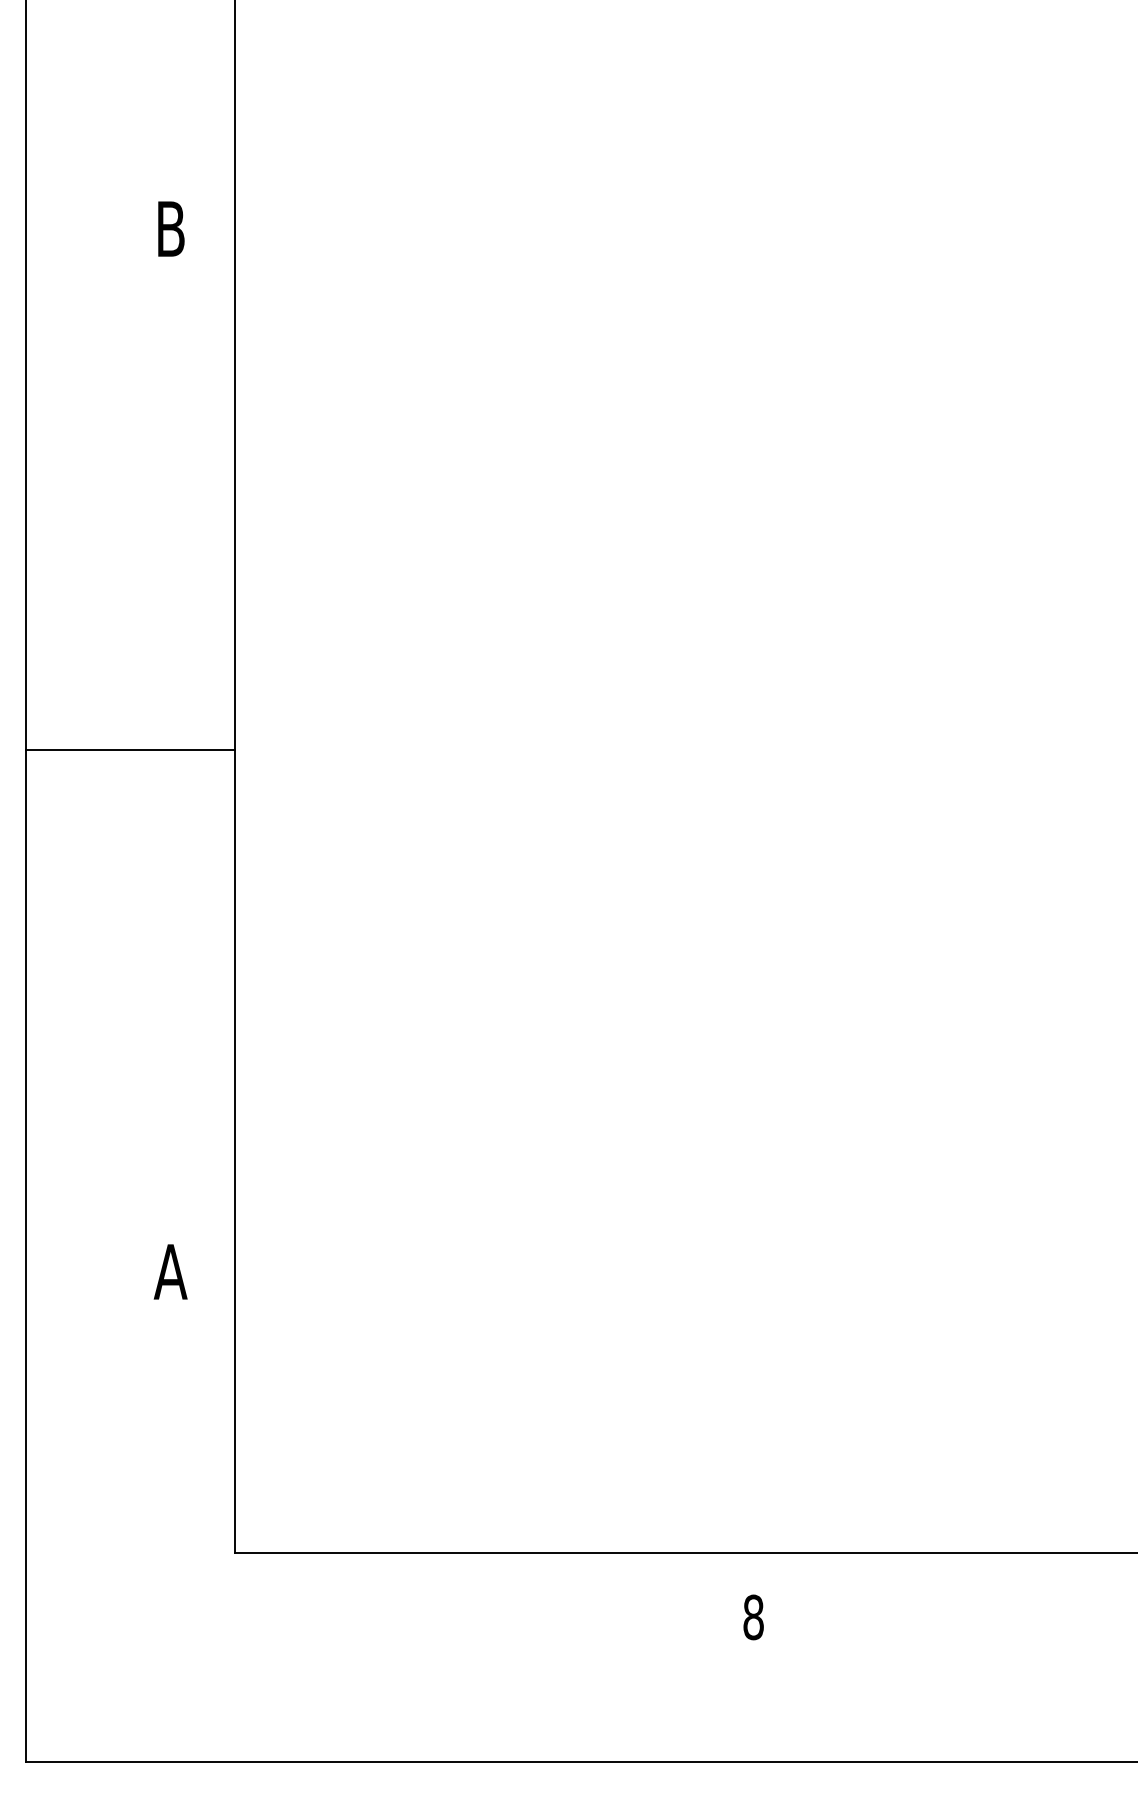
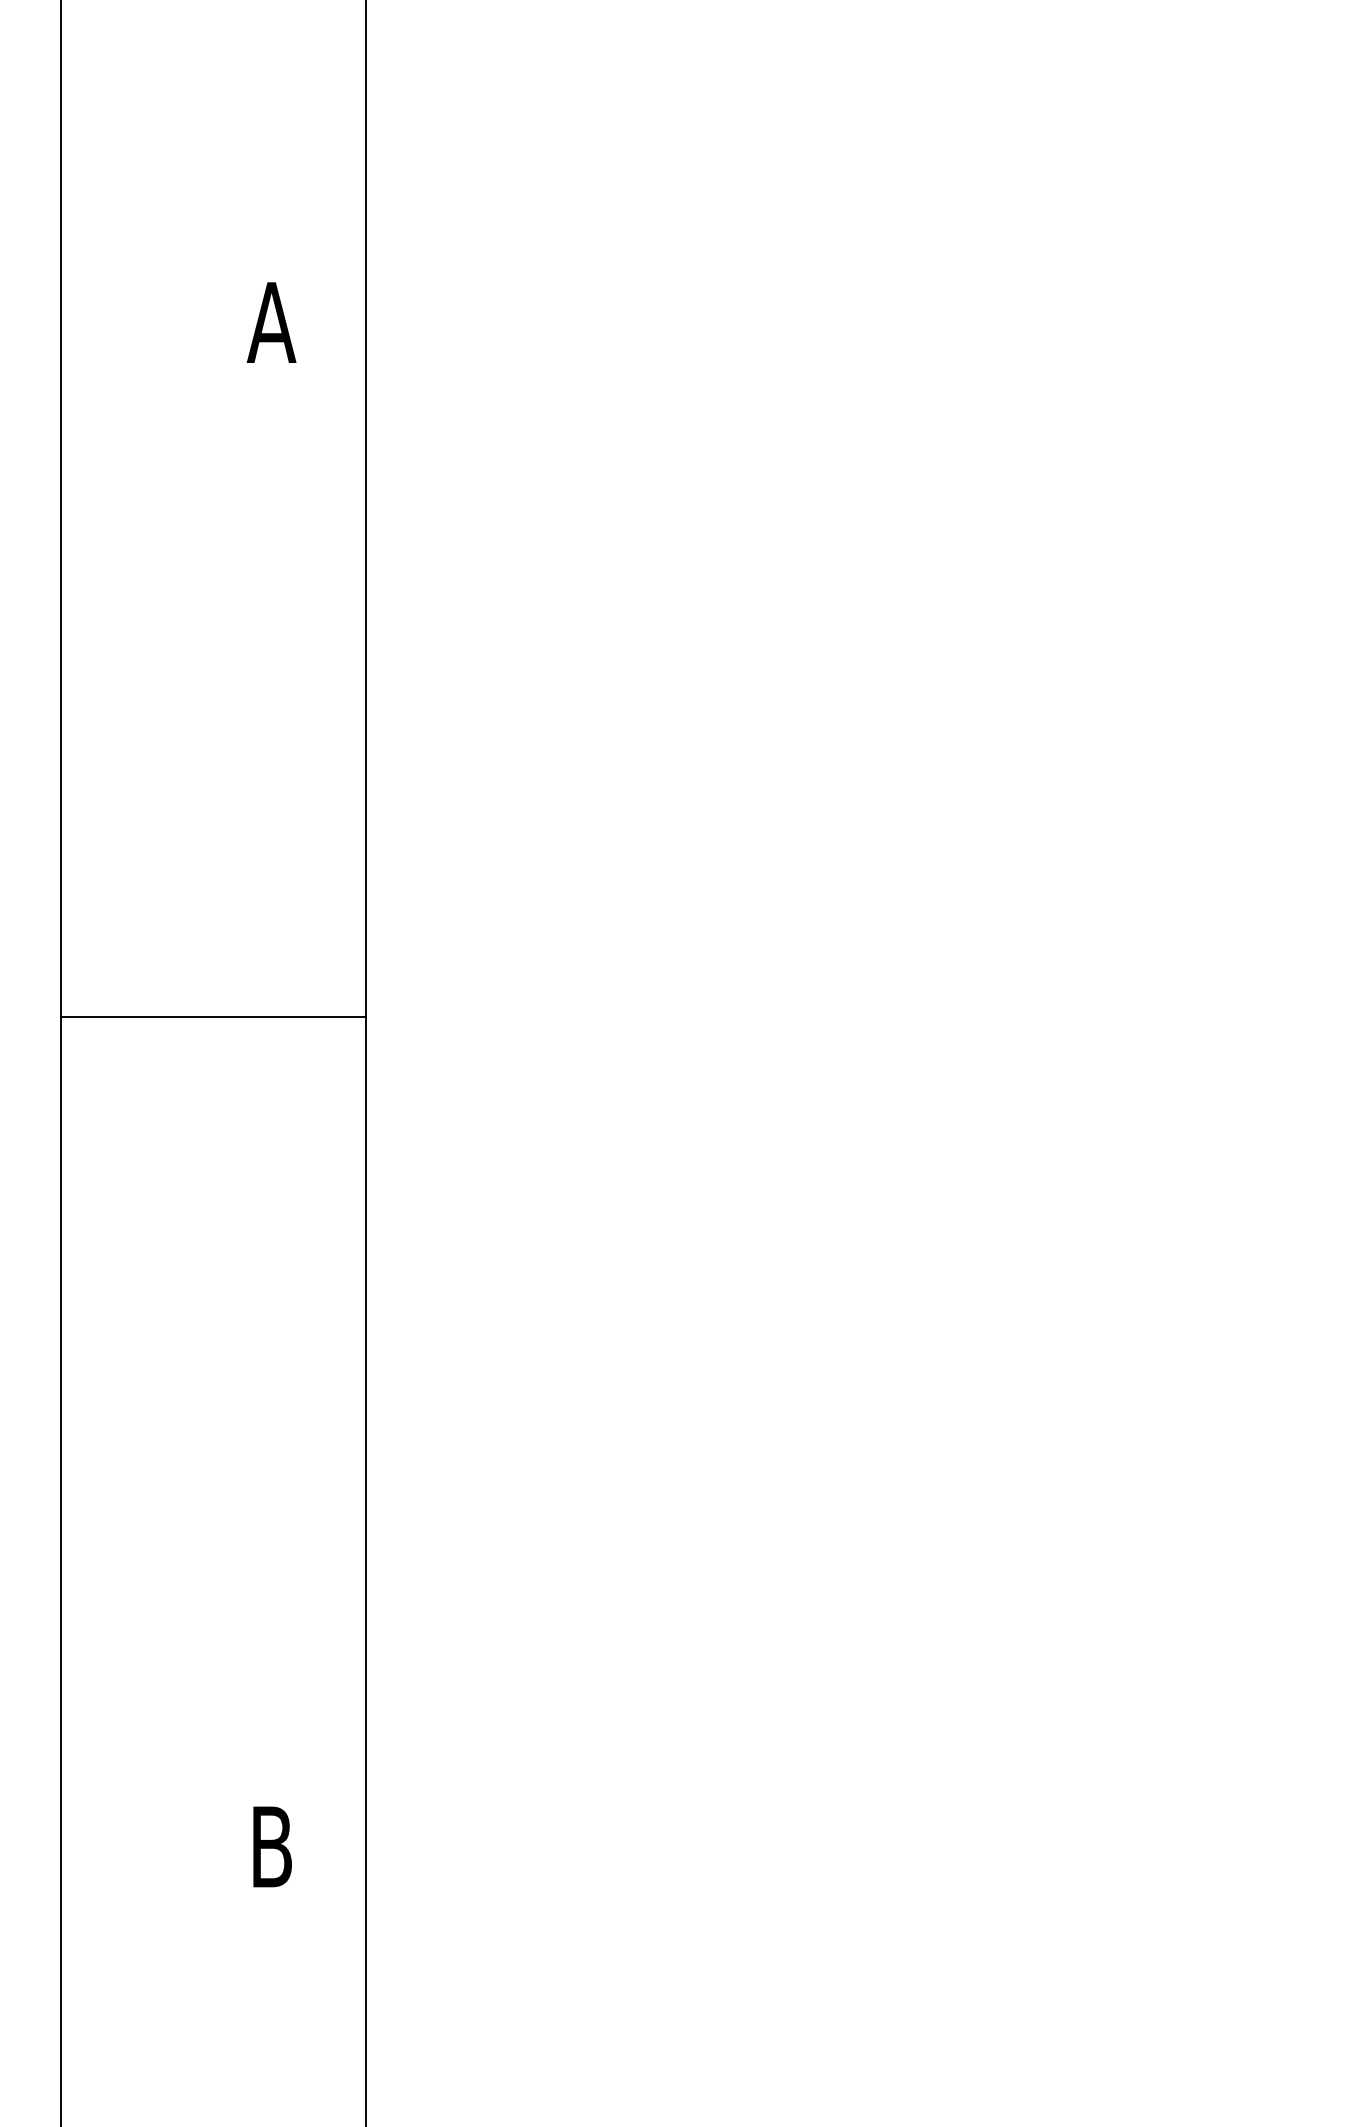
text: (170, 228) -> (271, 321), B -> A
line: (130, 750) -> (212, 1017), moved
text: (170, 1271) -> (271, 1846), A -> B

